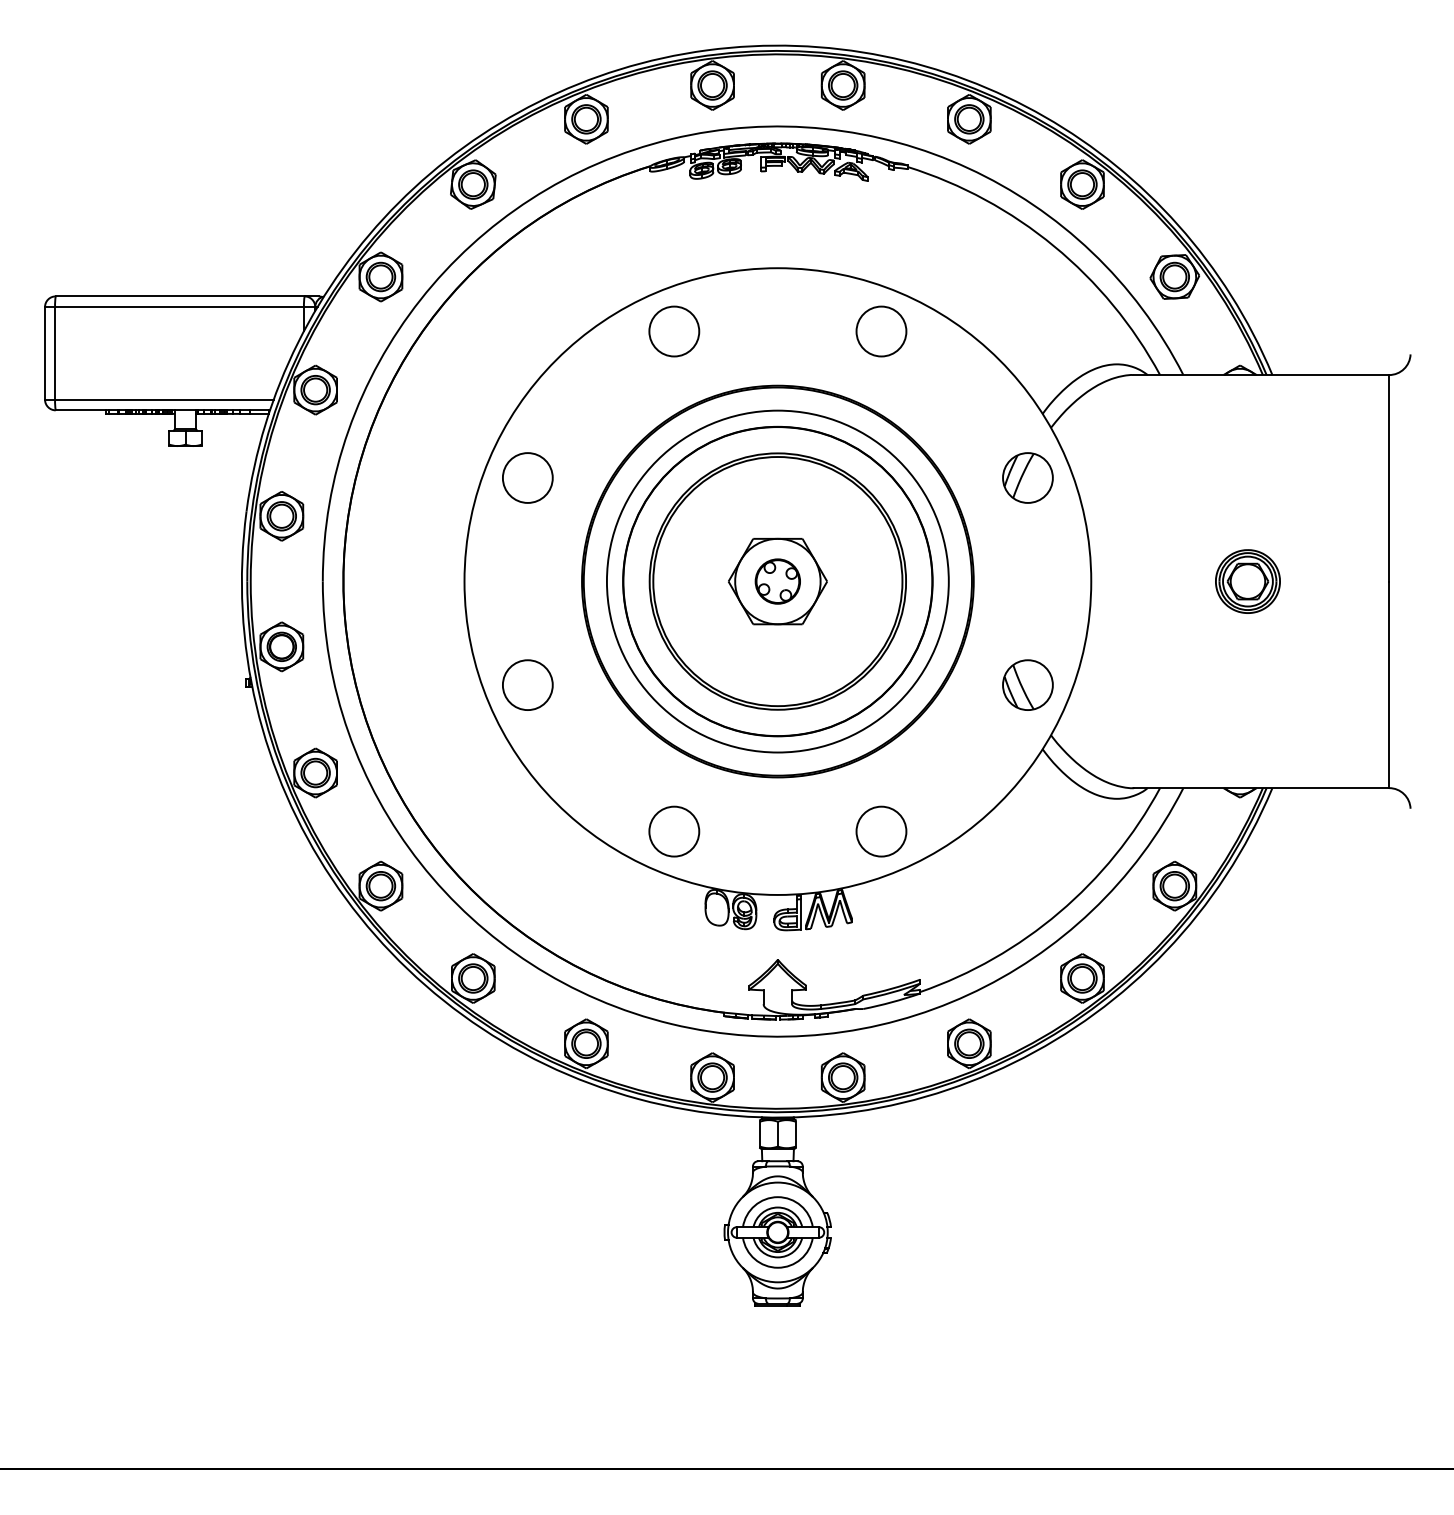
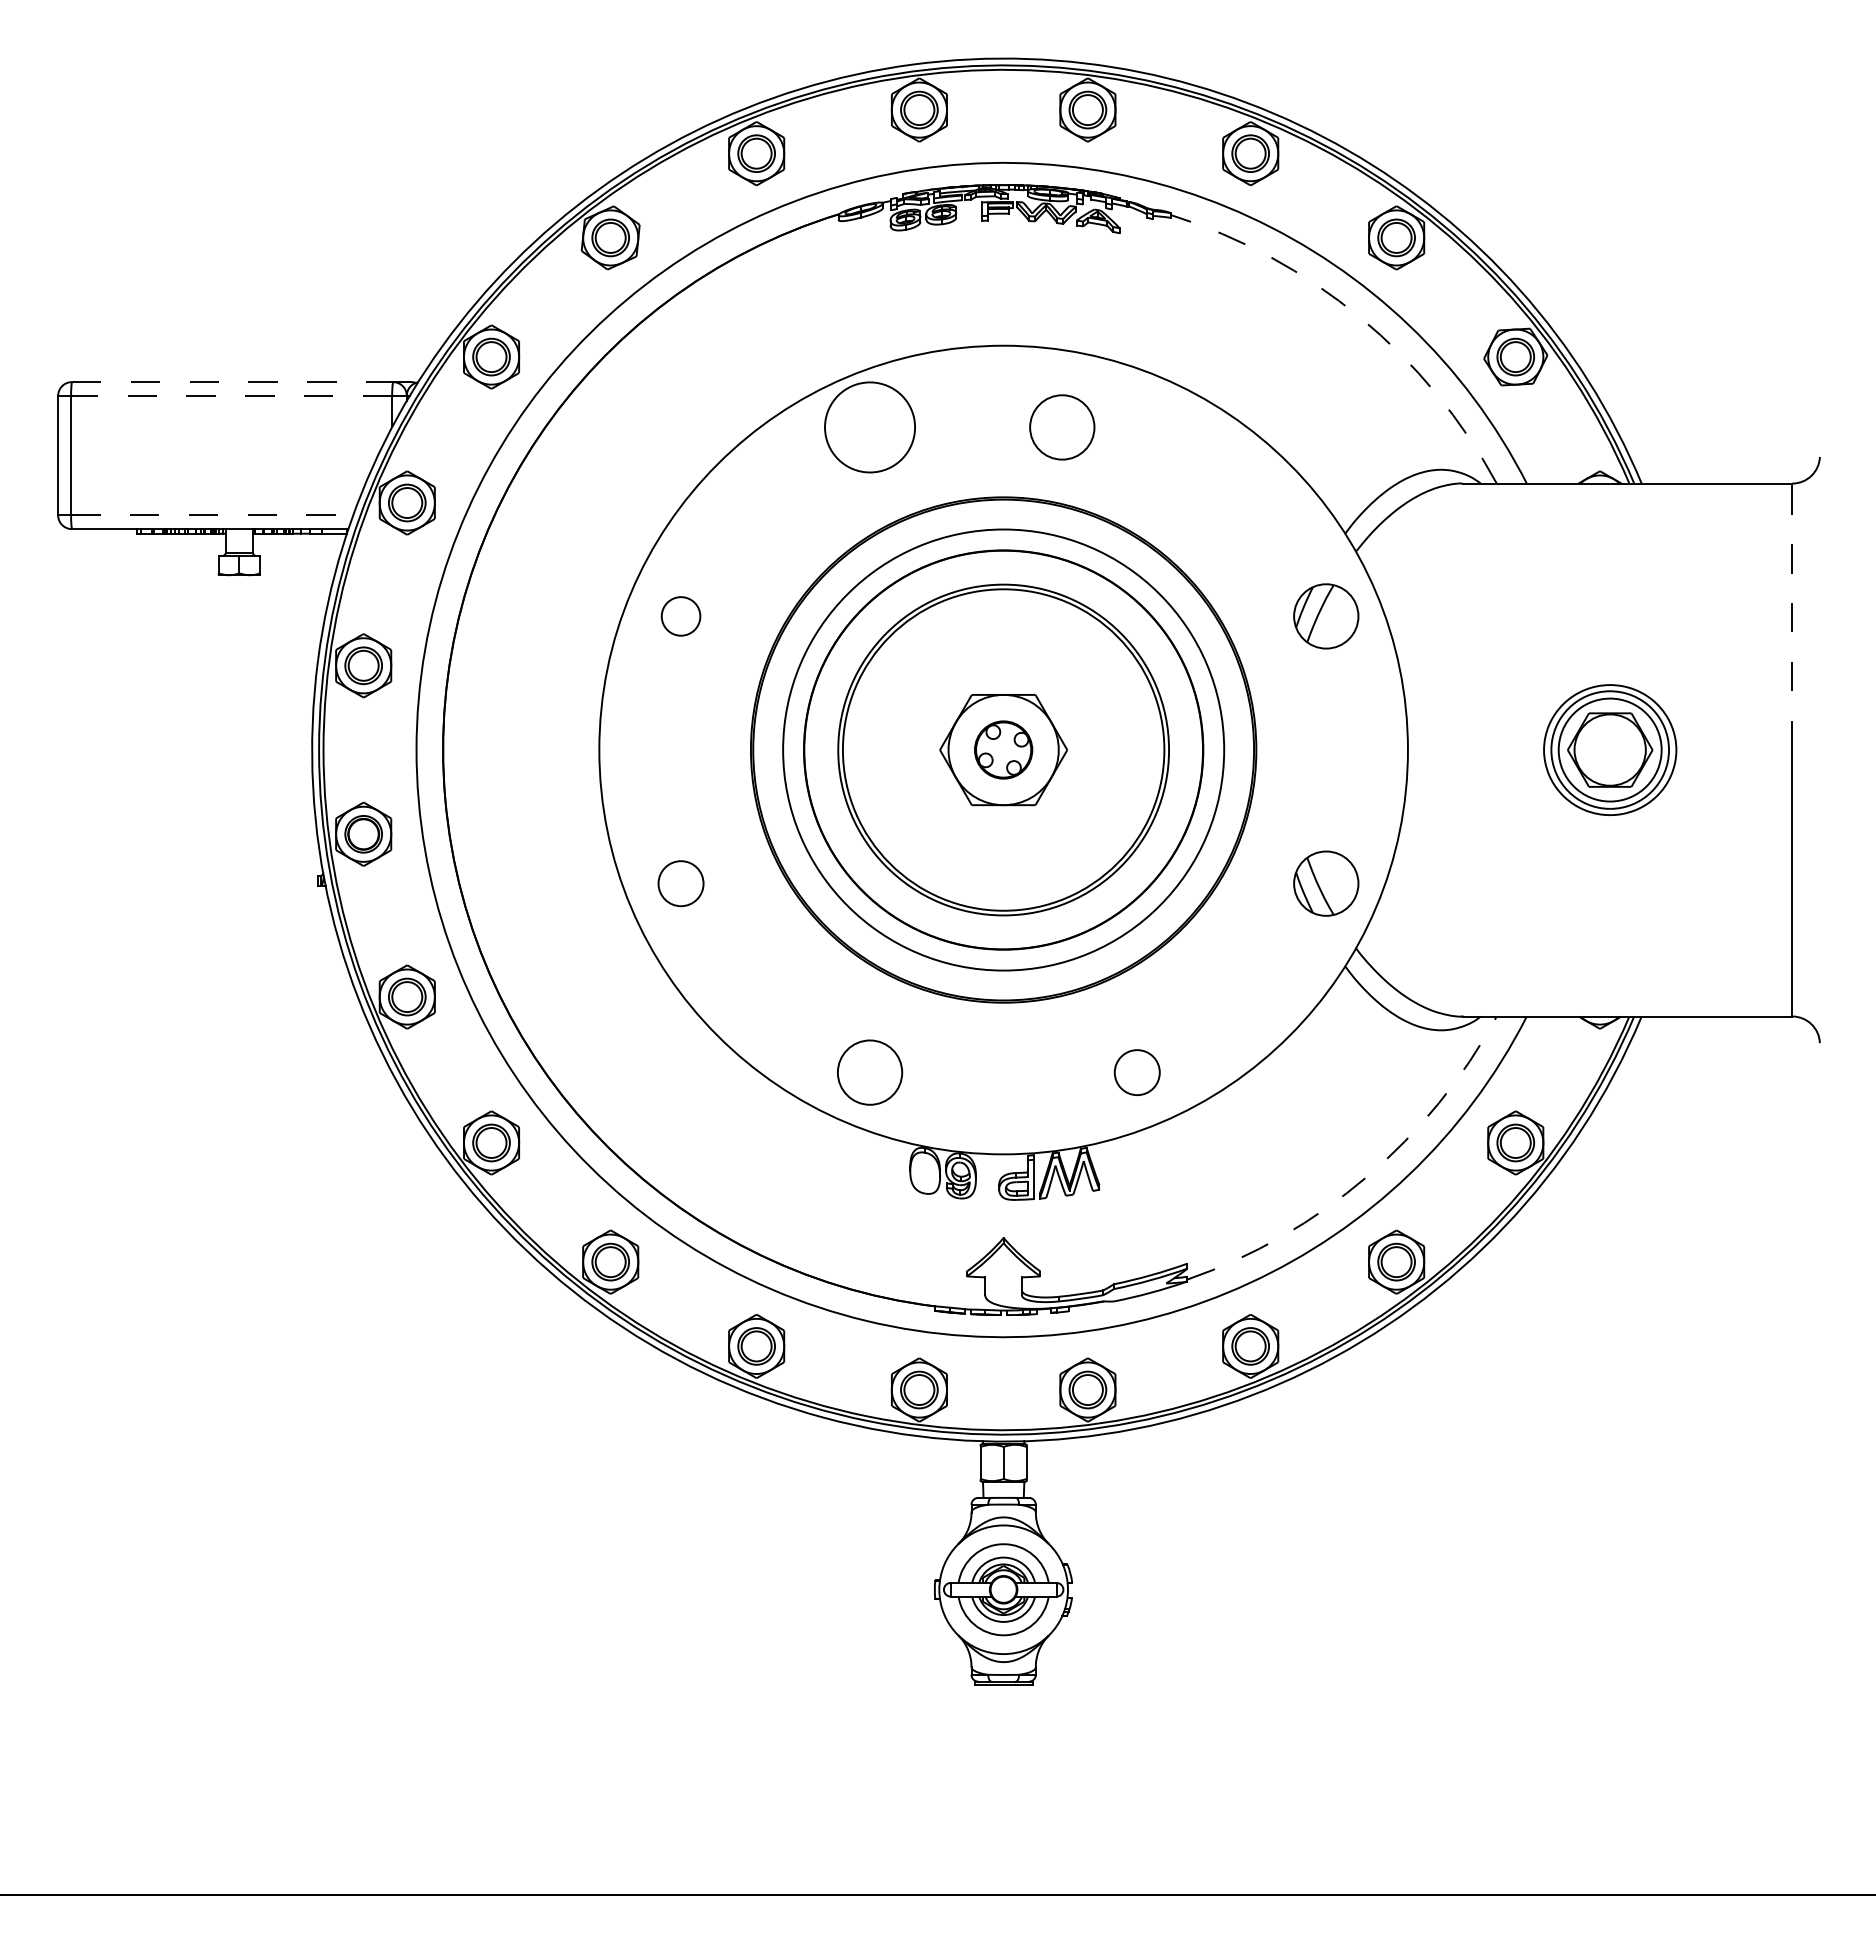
arc: (1054, 246) -> (1360, 317), solid -> dashed
line: (180, 296) -> (232, 382), solid -> dashed
line: (179, 306) -> (231, 395), solid -> dashed
circle: (673, 331) -> (869, 427), size x1.4
circle: (881, 331) -> (1062, 427), moved
line: (164, 399) -> (212, 515), solid -> dashed
circle: (527, 478) -> (680, 616), size x0.6
line: (1389, 478) -> (1792, 616), solid -> dashed
part: (1247, 581) -> (1609, 749), size x1.6
circle: (527, 685) -> (680, 883), size x0.7
circle: (881, 831) -> (1137, 1072), size x0.7
arc: (1059, 912) -> (1366, 1177), solid -> dashed

